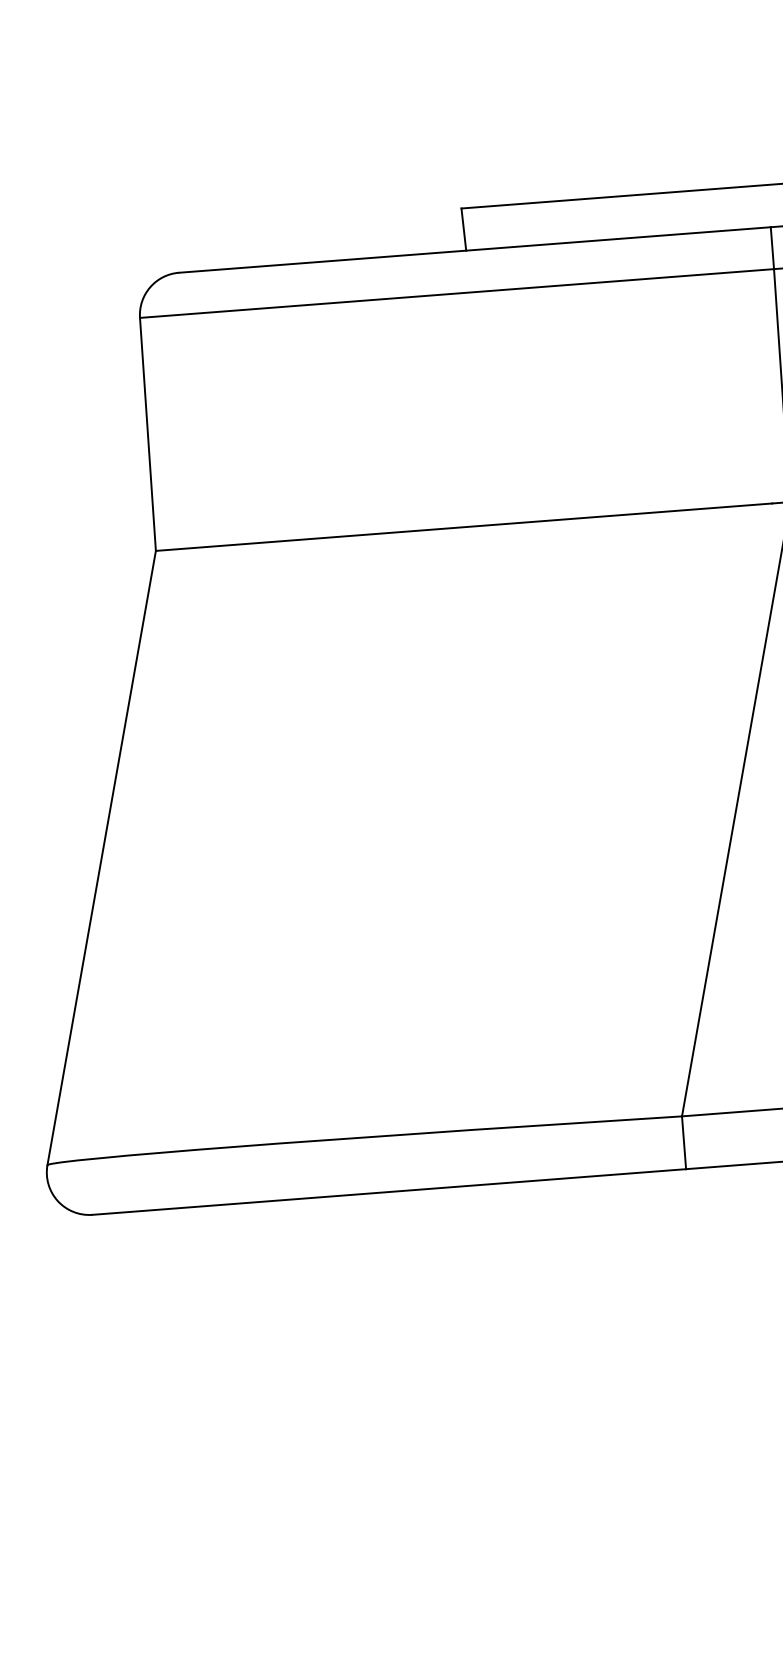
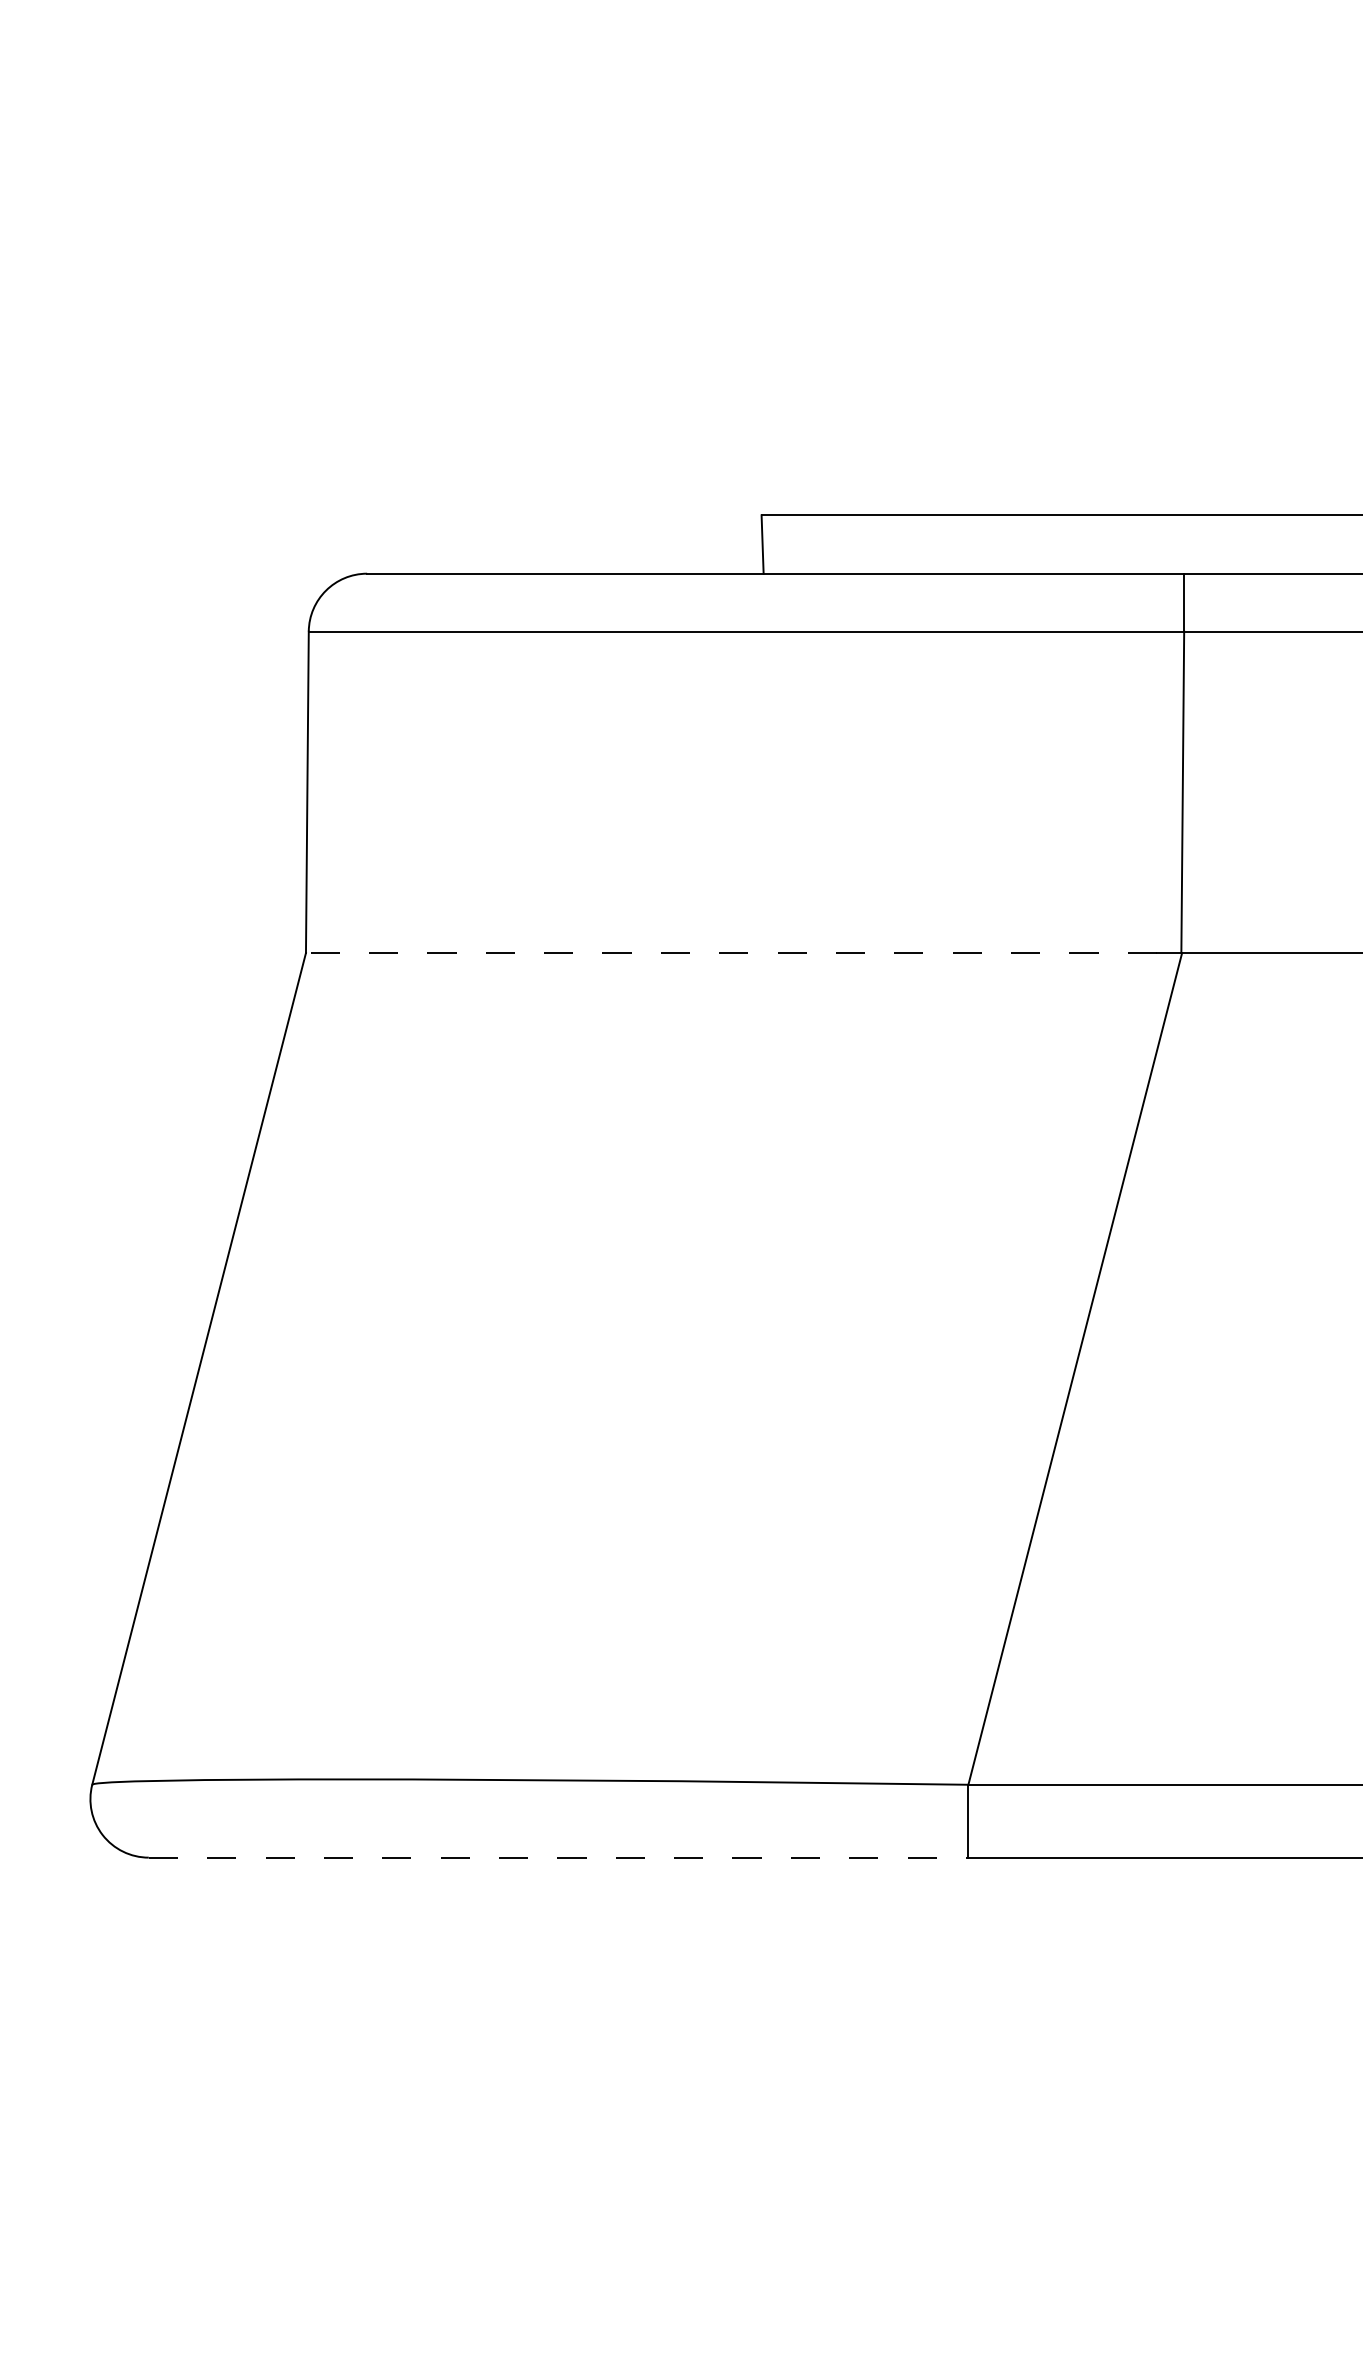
line: (464, 527) -> (731, 953), solid -> dashed
line: (389, 1191) -> (558, 1857), solid -> dashed

